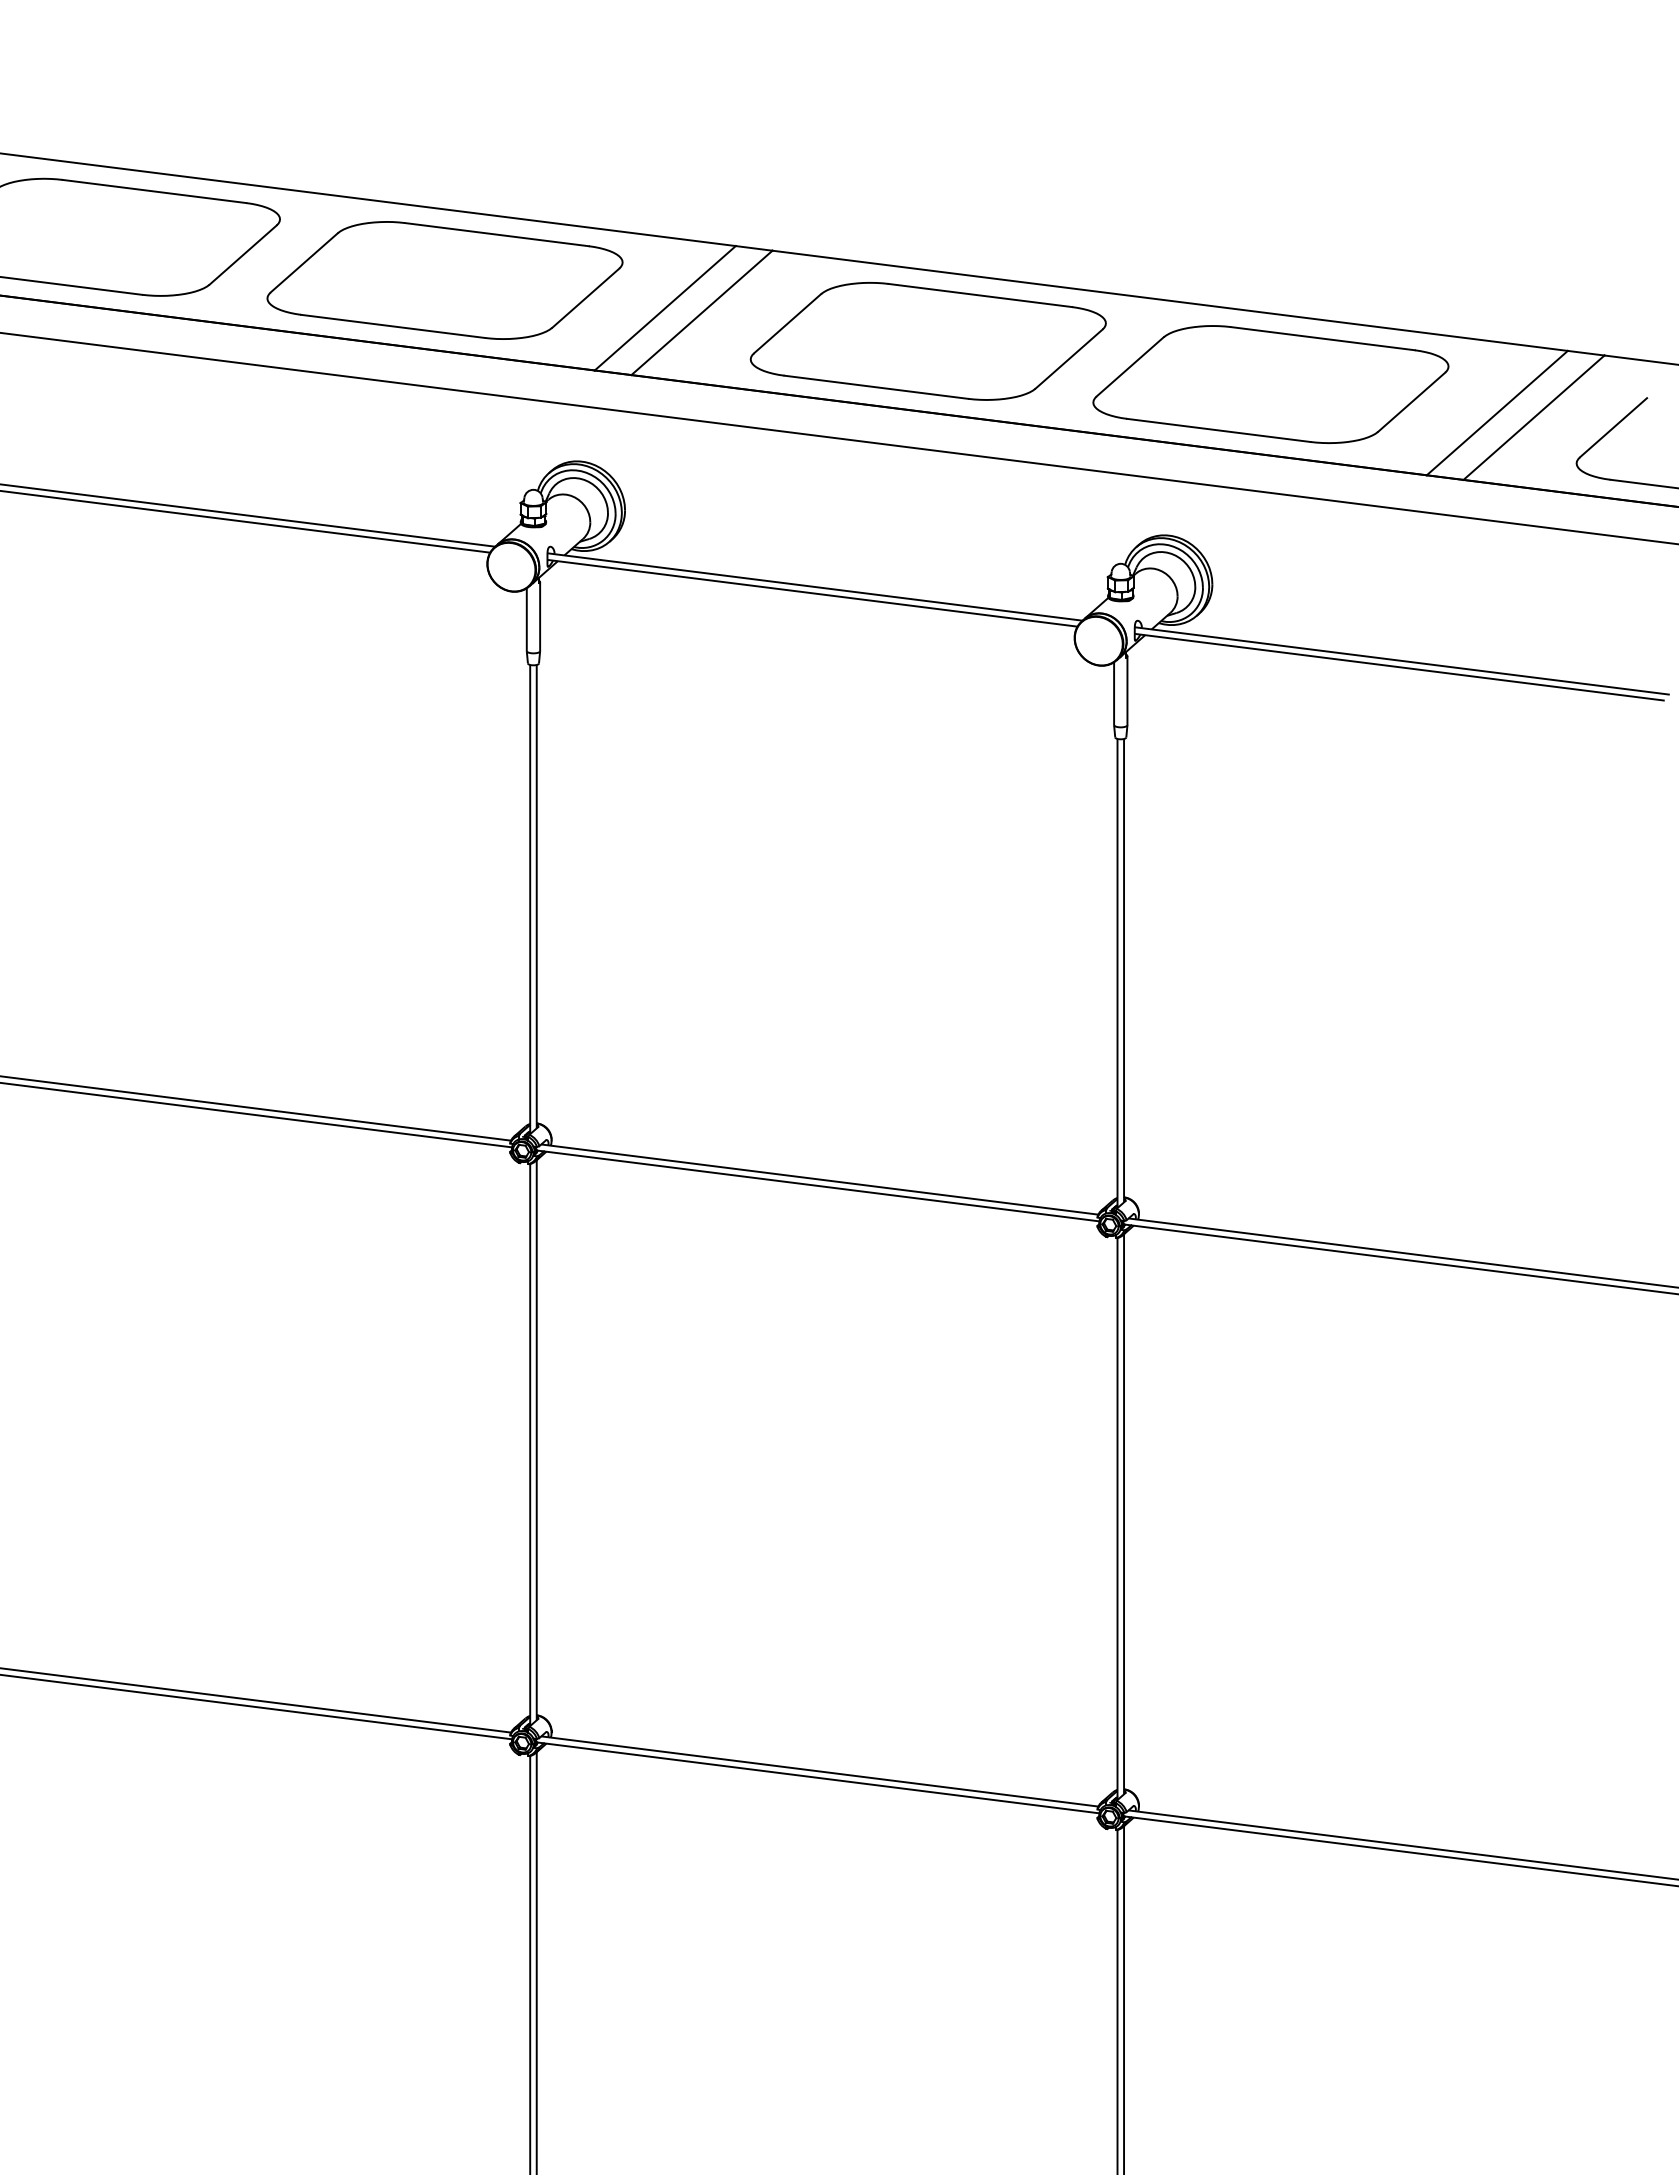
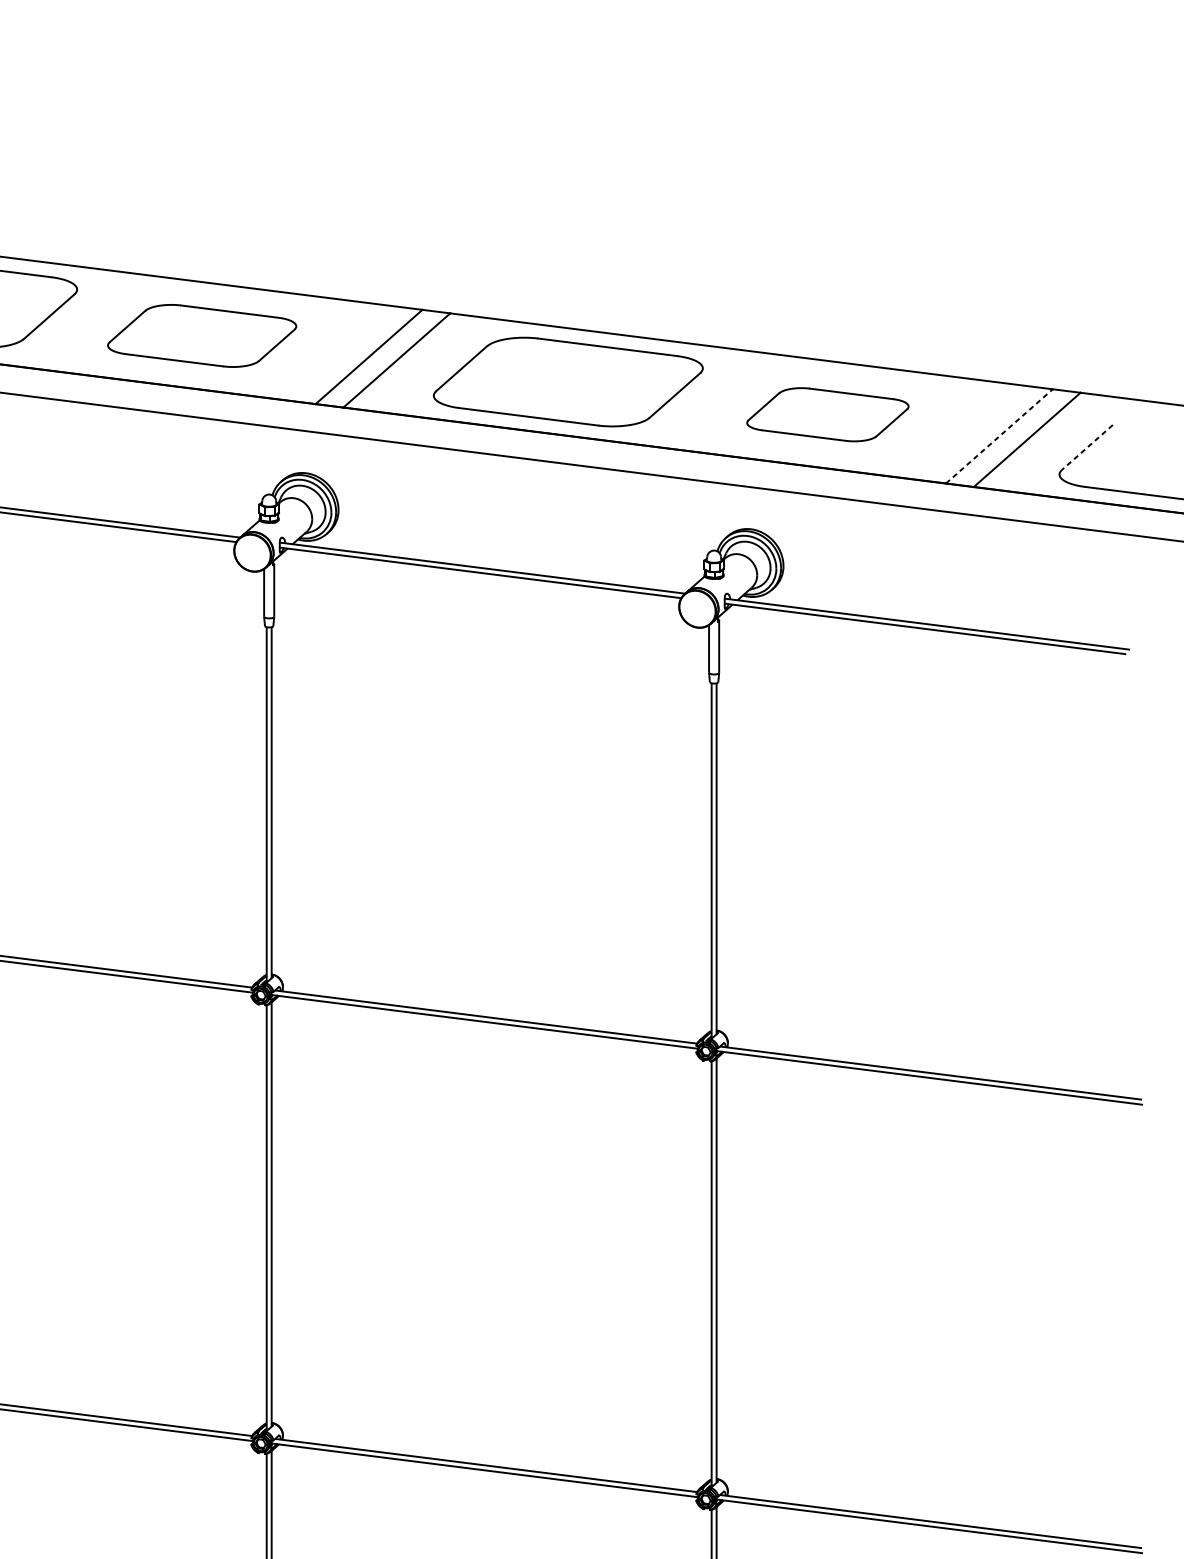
part: (444, 280) -> (201, 335), size x0.7
part: (1270, 384) -> (827, 414), size x0.6
line: (1497, 412) -> (999, 435), solid -> dashed
line: (1613, 427) -> (1087, 447), solid -> dashed

